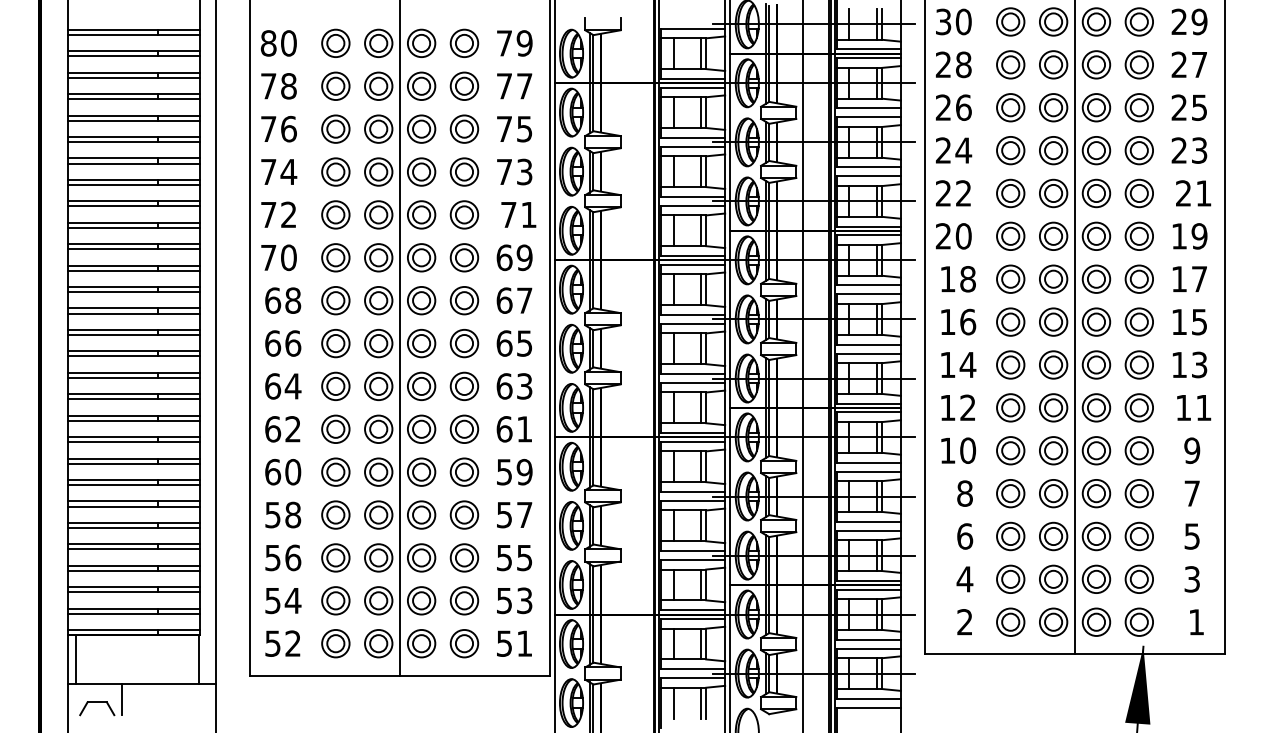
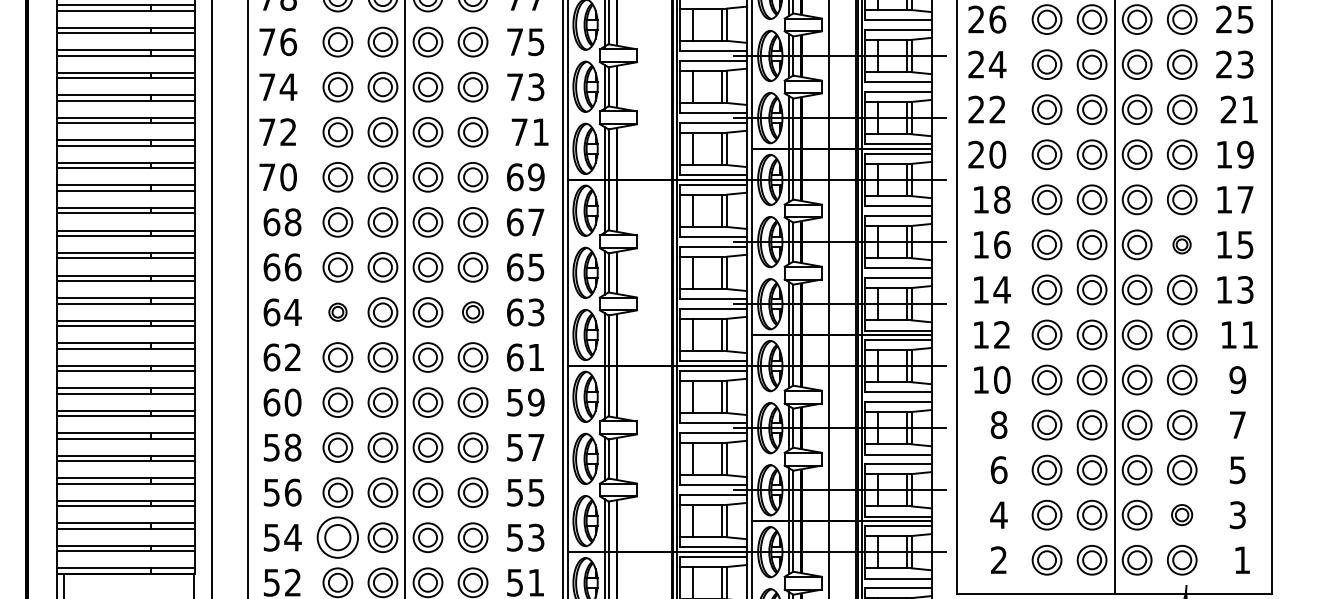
part: (1138, 321) -> (1181, 244), size x0.6
part: (335, 385) -> (337, 311), size x0.6
part: (464, 385) -> (473, 311), size x0.7
part: (1138, 578) -> (1181, 514), size x0.7
part: (335, 600) -> (337, 537), size x1.4

